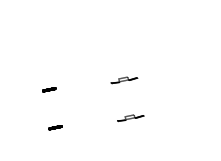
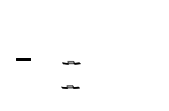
part: (50, 89) -> (24, 59), size x1.6
part: (56, 127) -> (23, 83), removed

